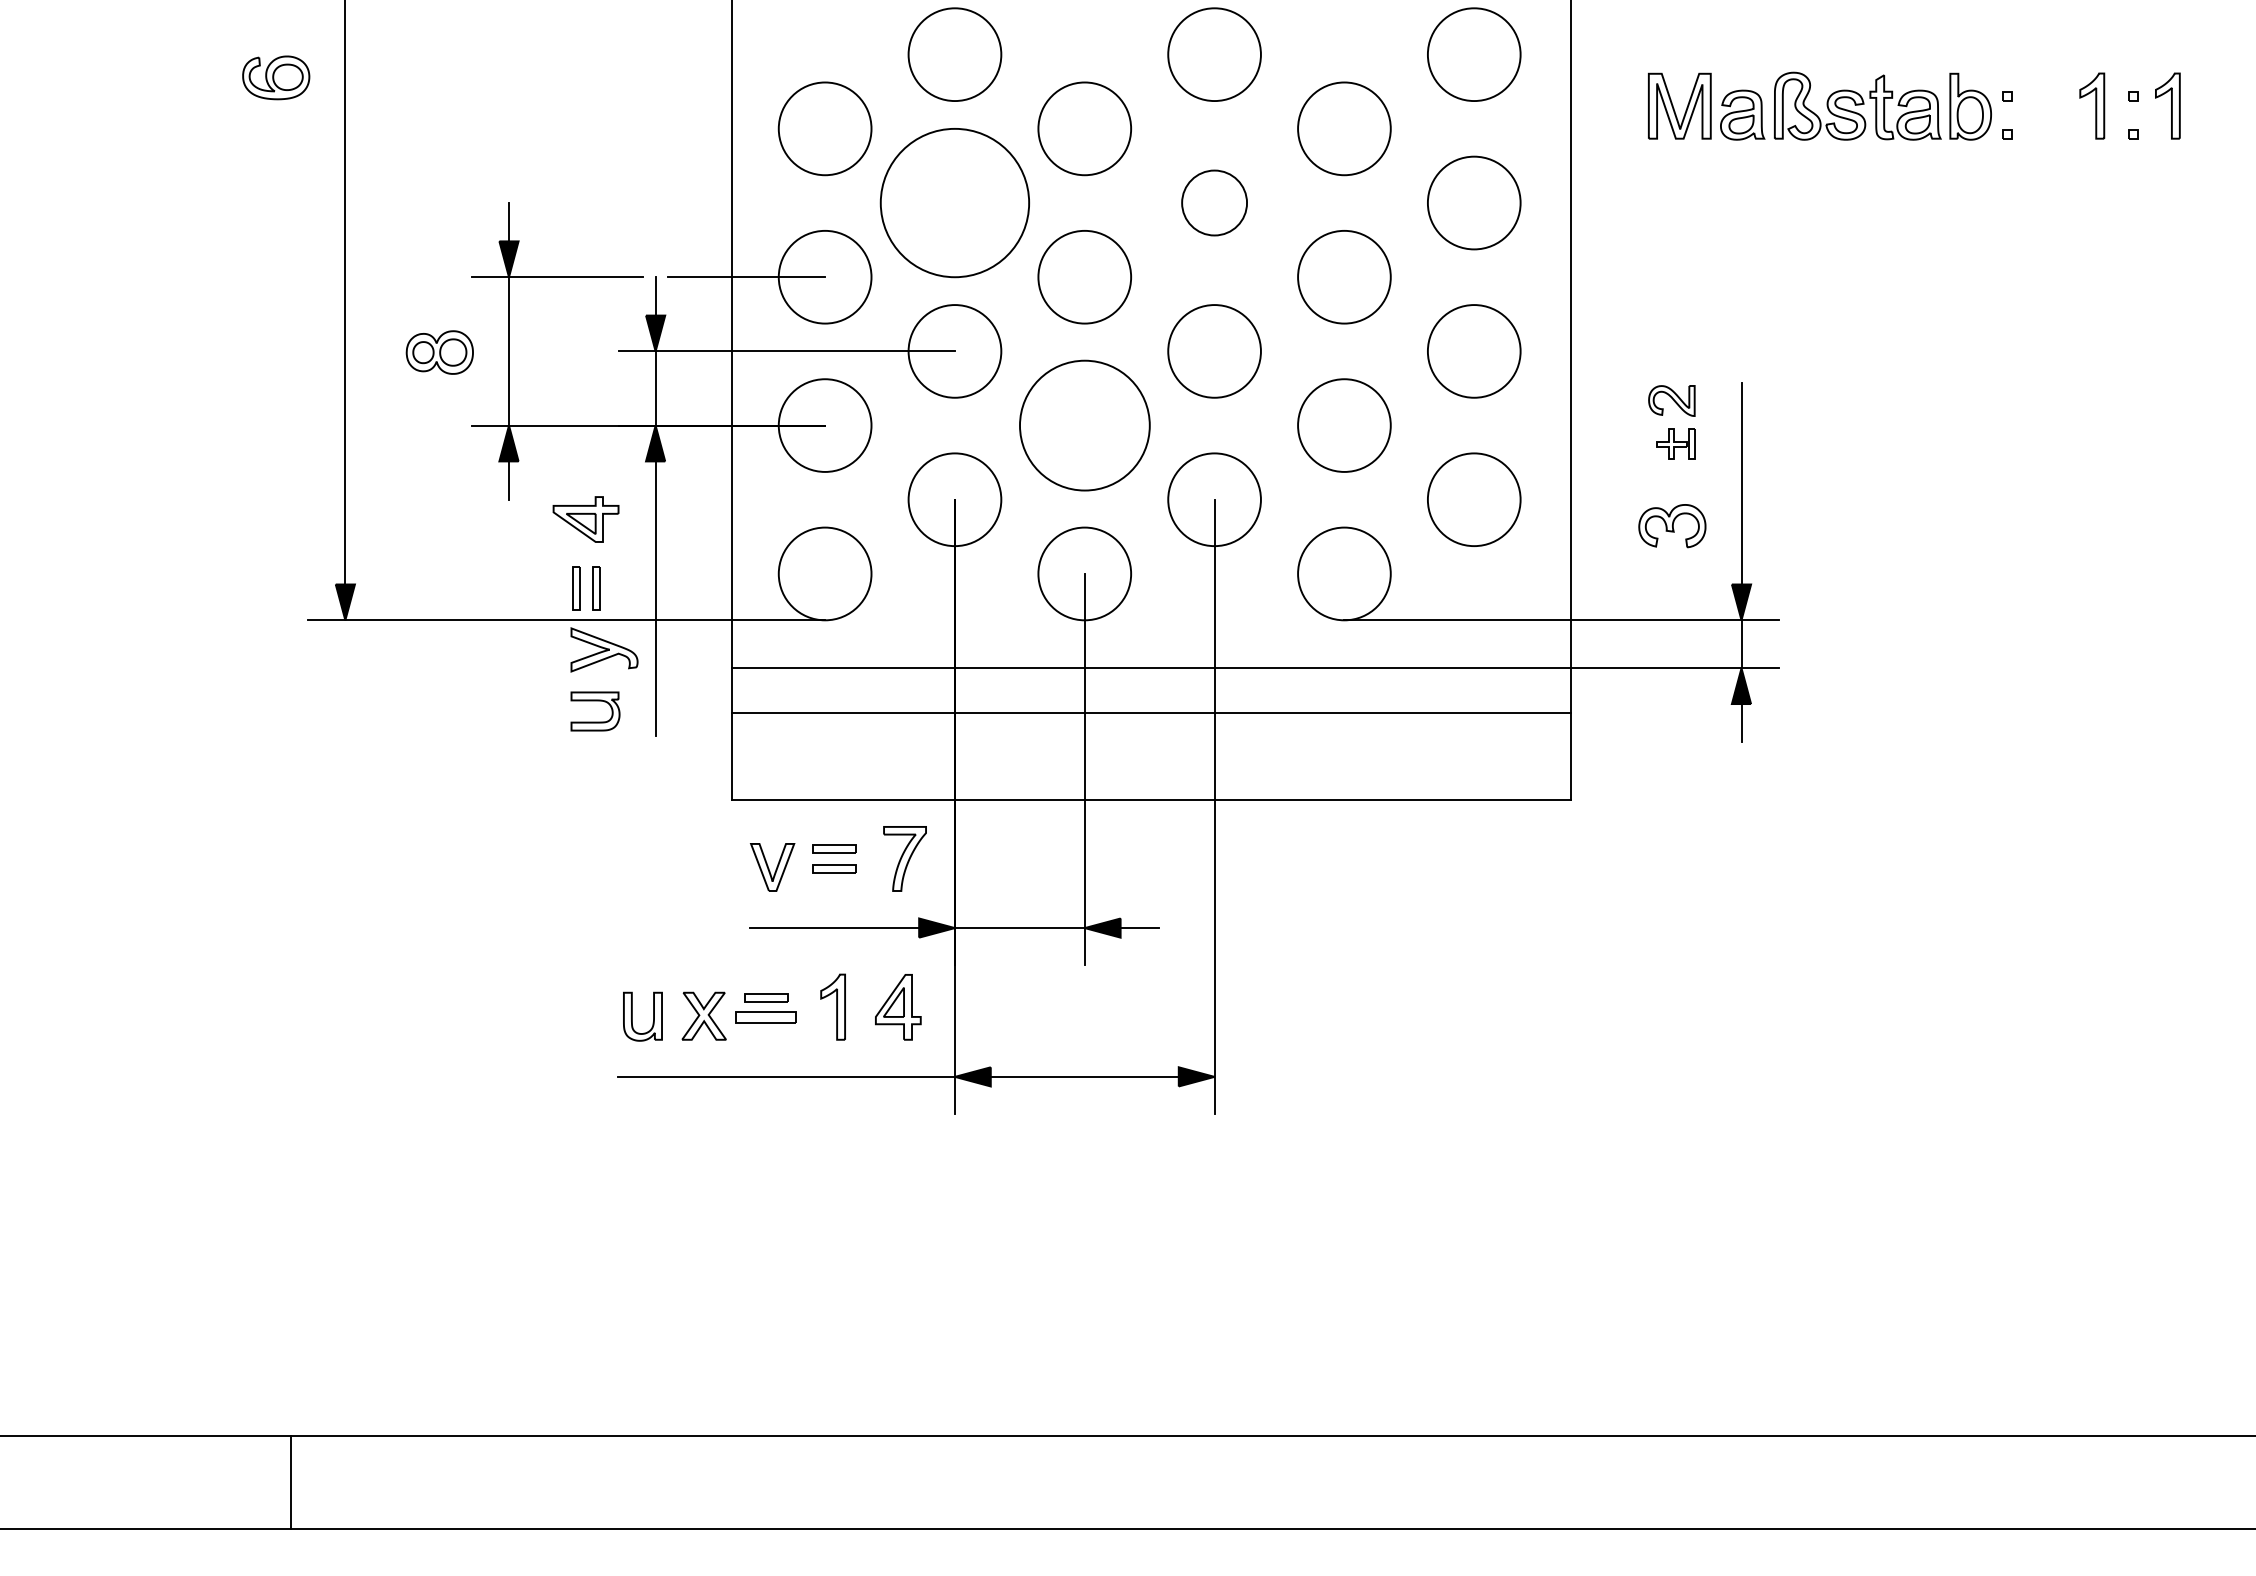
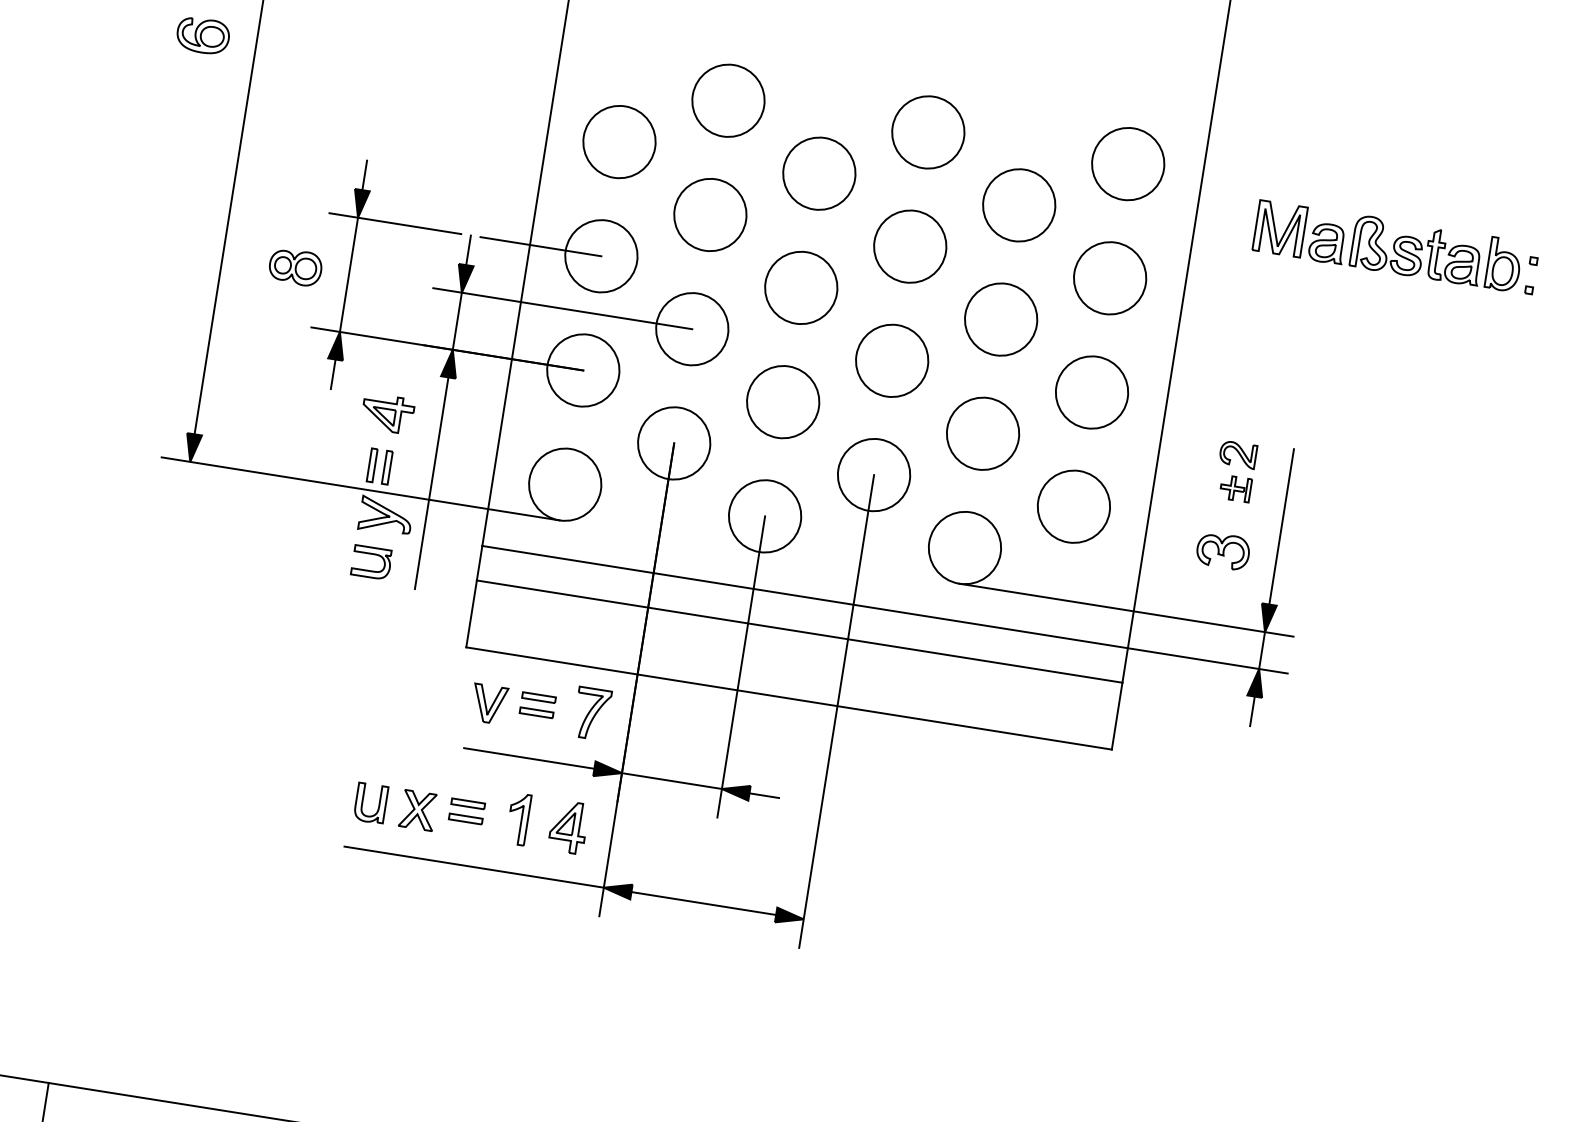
circle: (954, 202) -> (710, 214), size x0.62
circle: (1214, 202) -> (910, 246), size x1.43
circle: (1084, 425) -> (782, 402), size x0.71
part: (766, 1017) -> (466, 819), size x0.71

